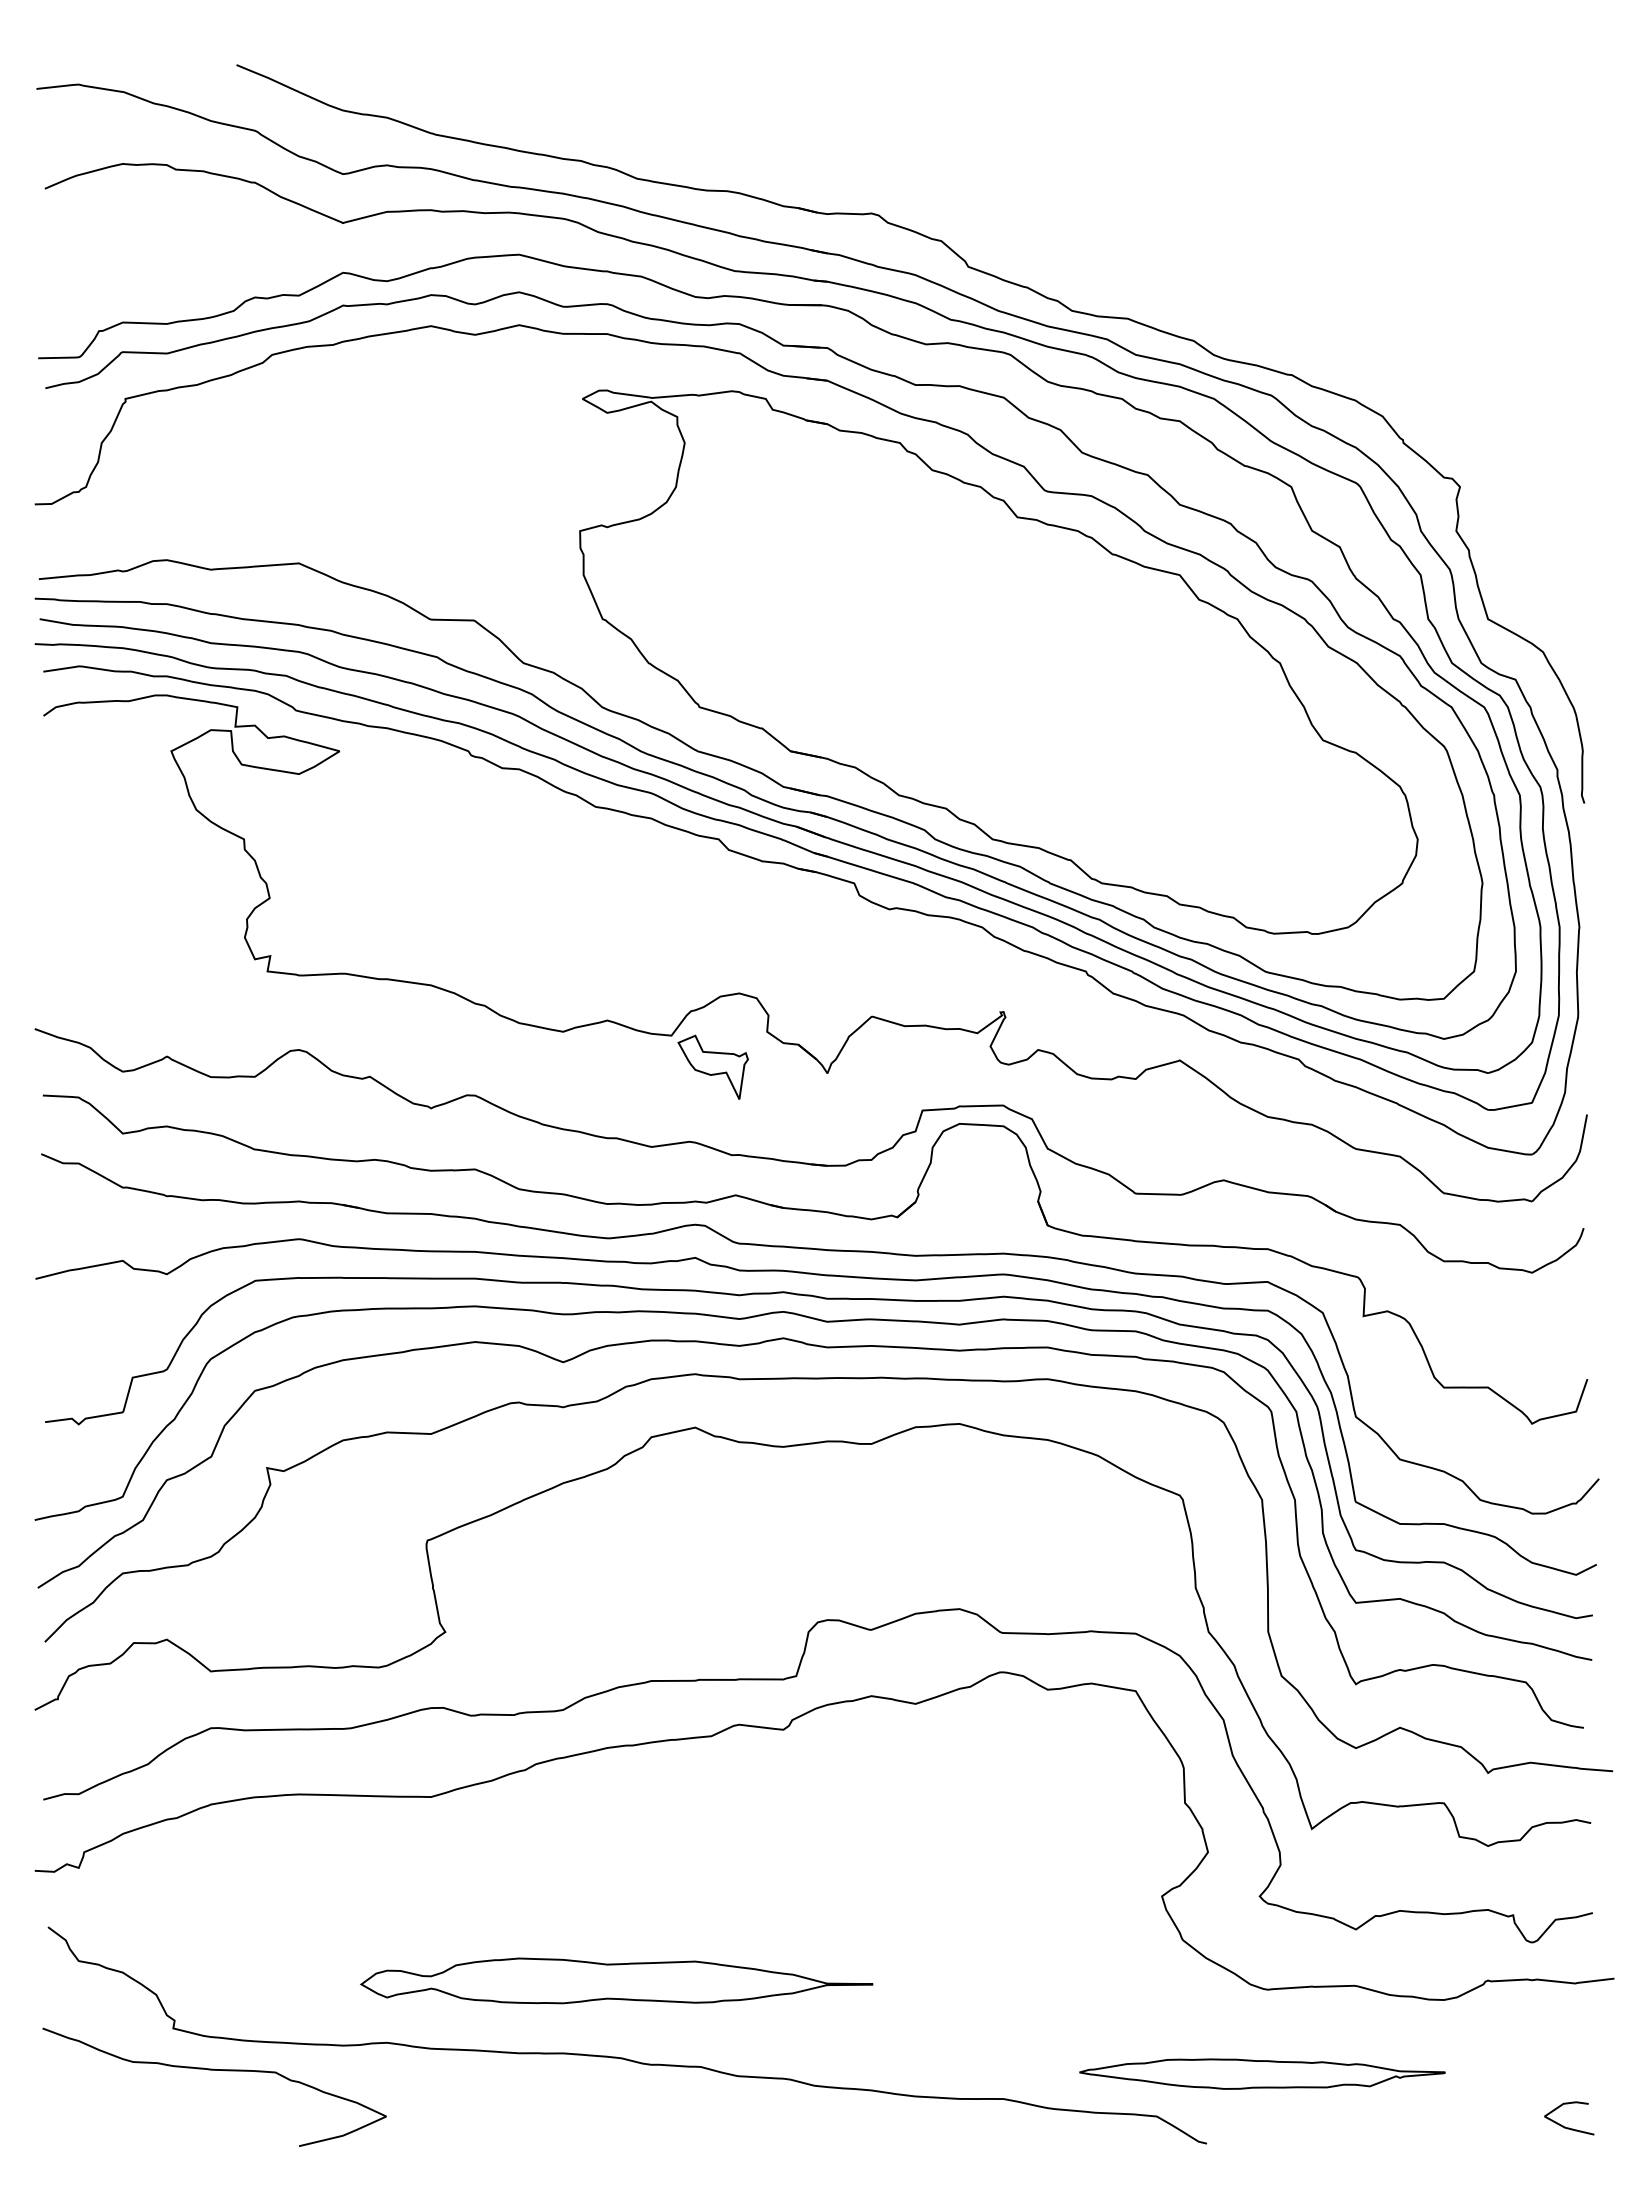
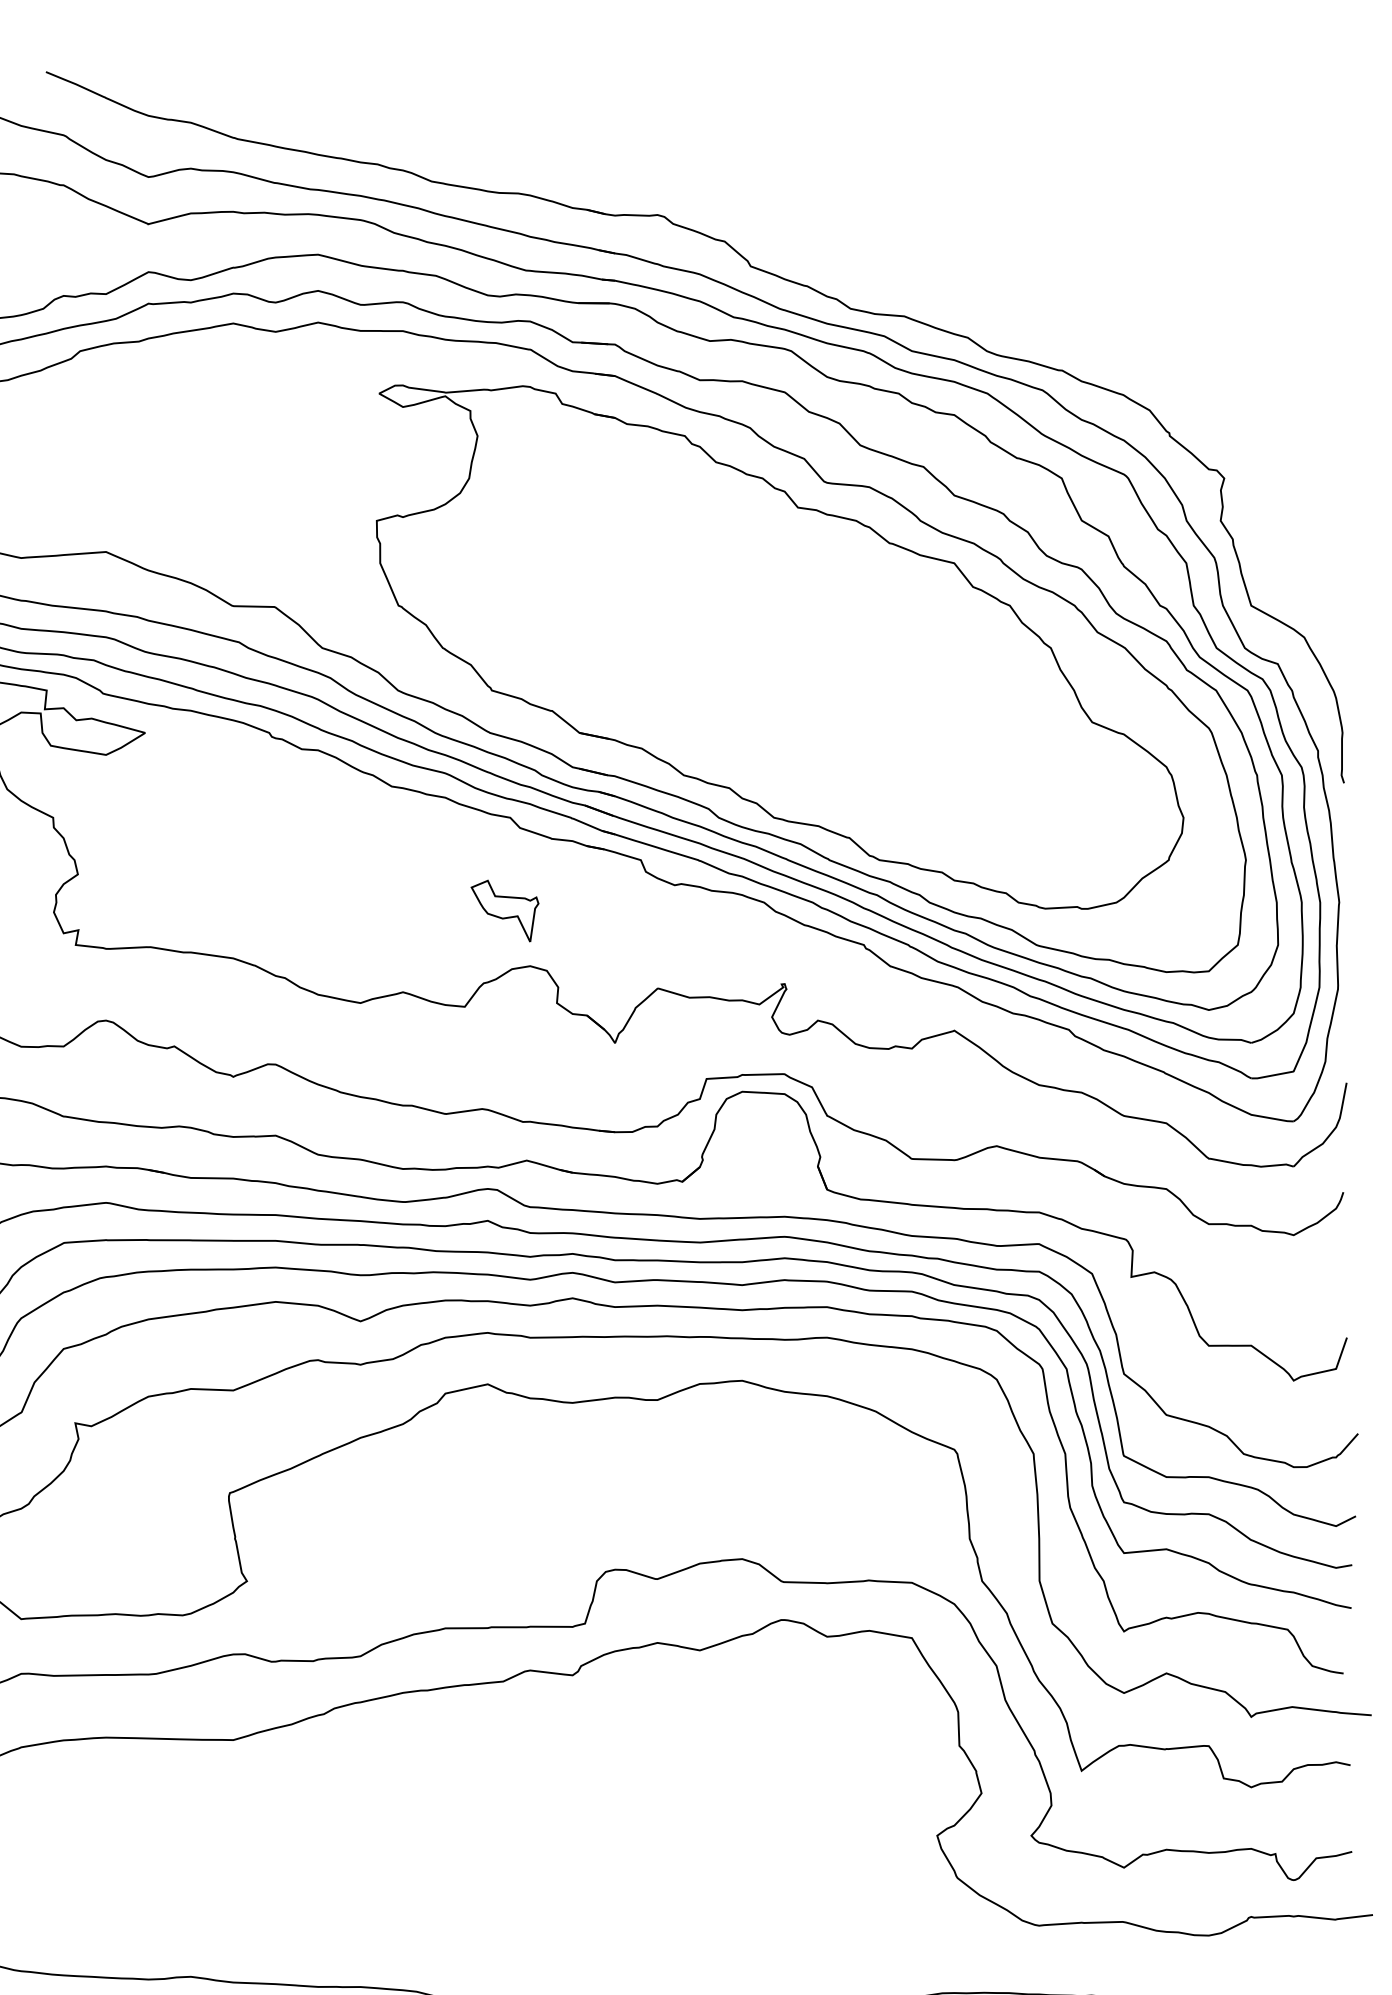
part: (712, 1066) -> (504, 910), moved
part: (616, 1980) -> (411, 1916), removed

